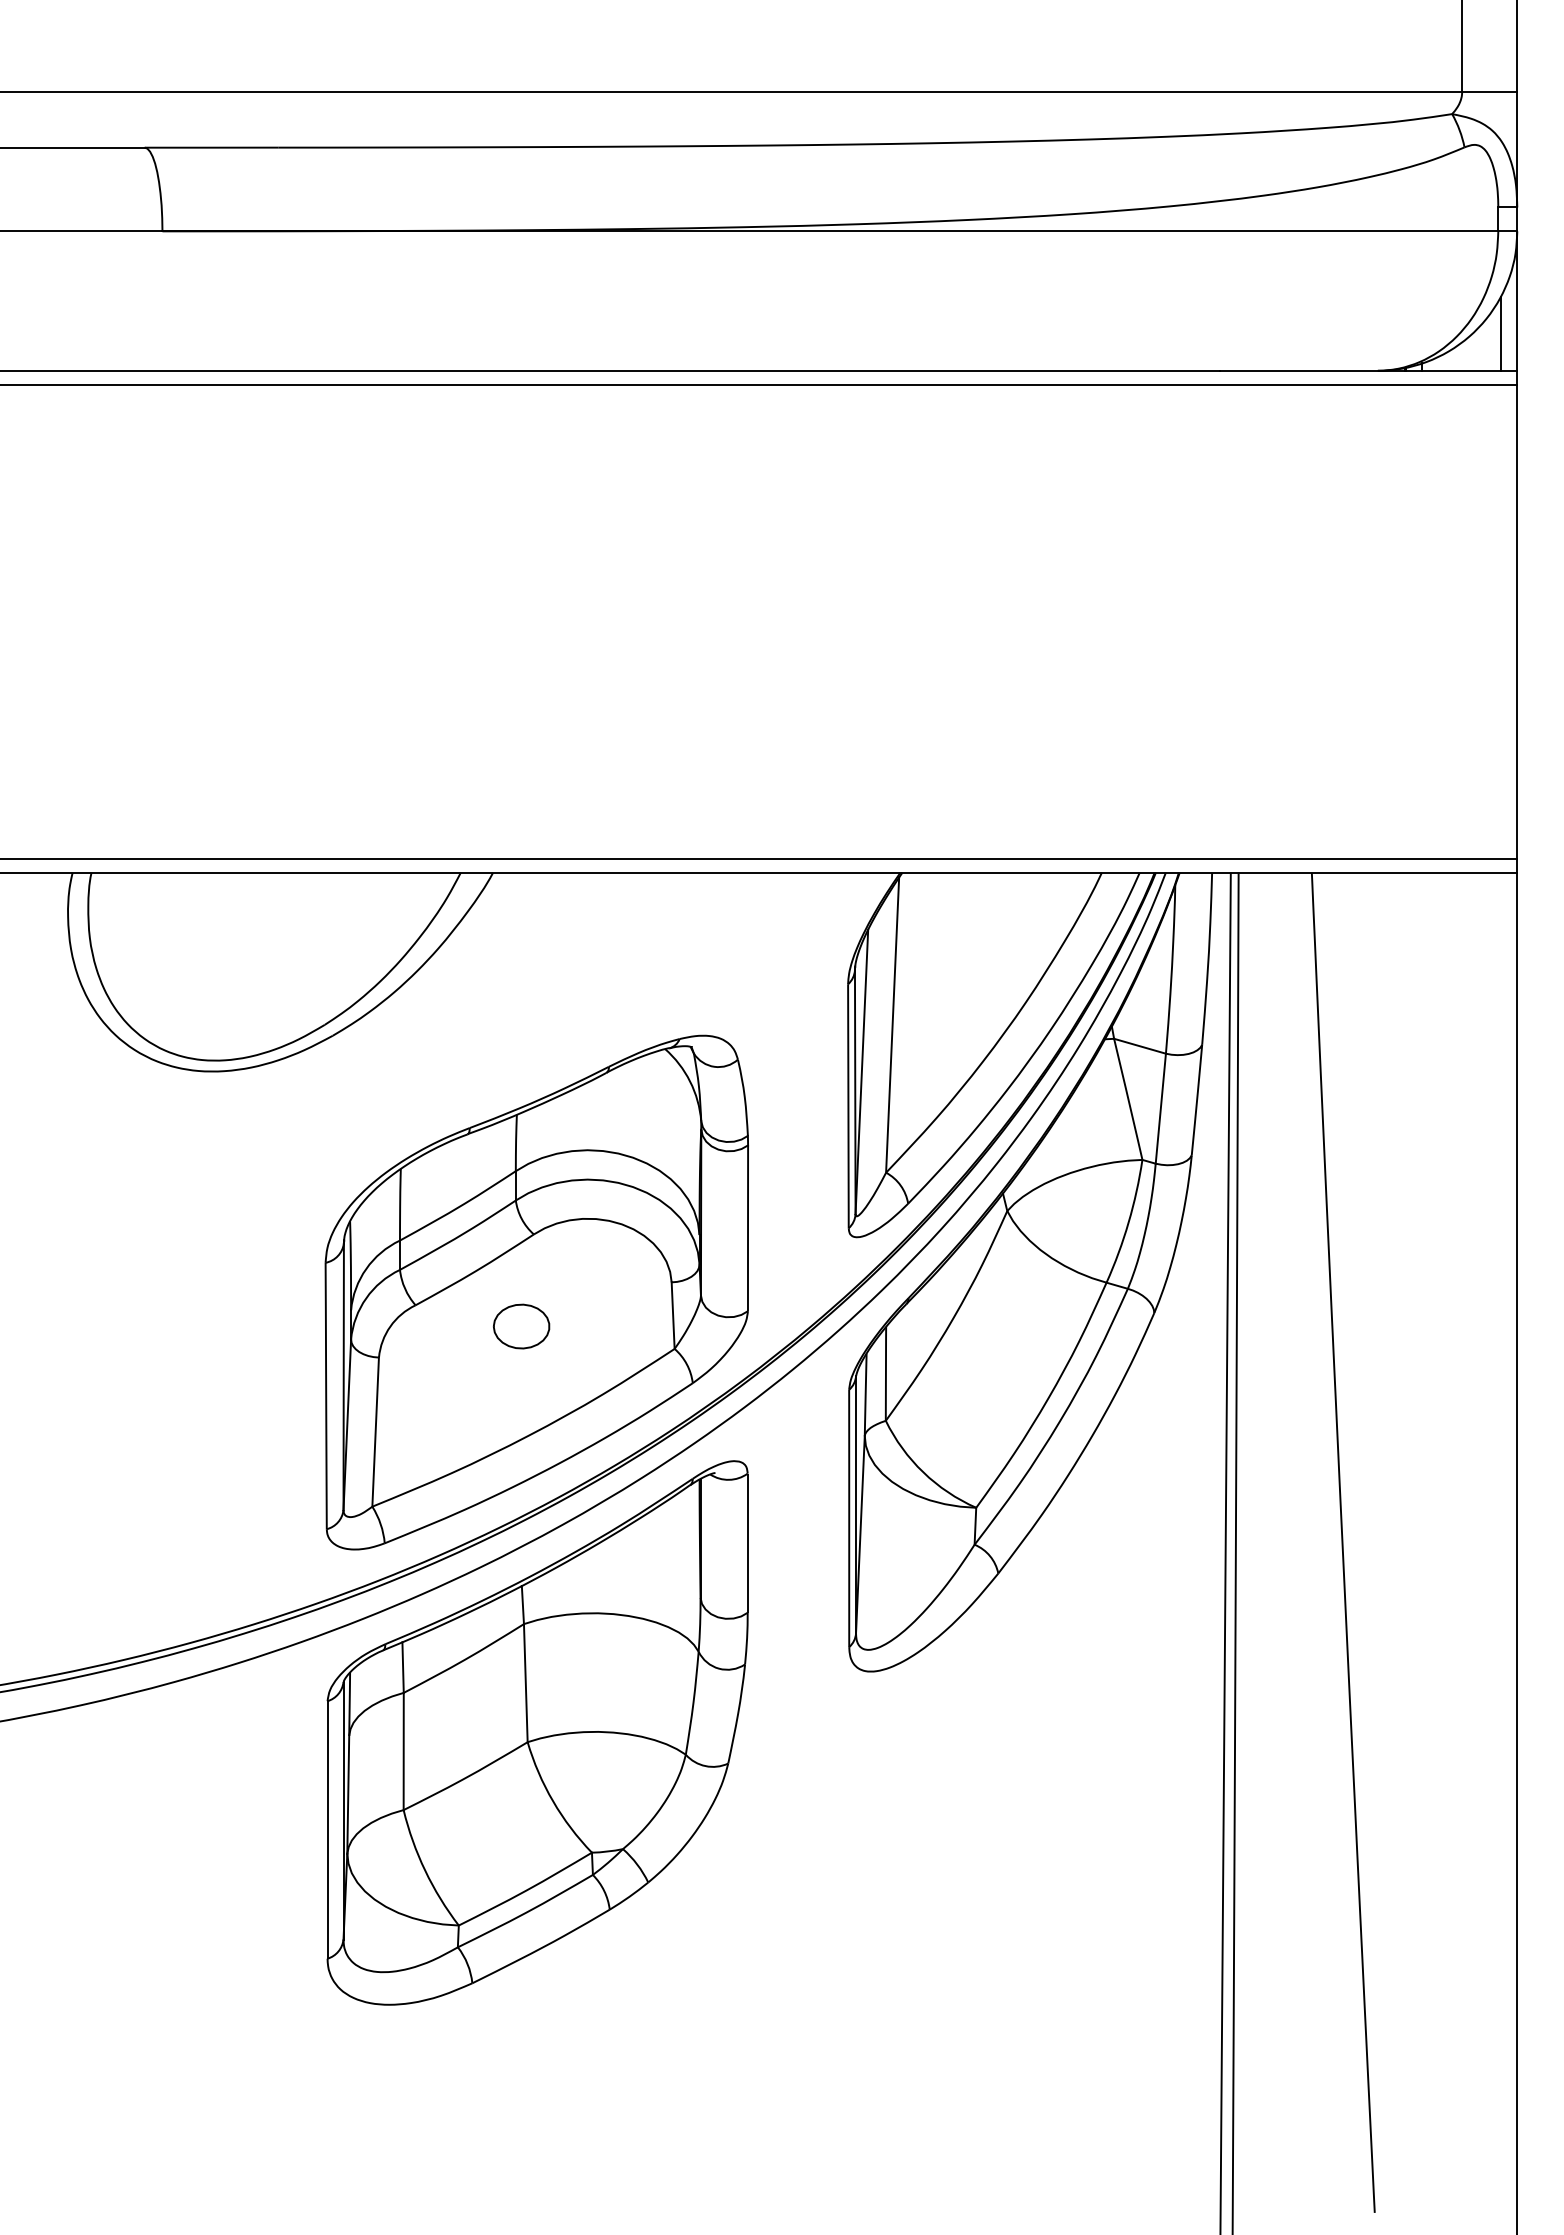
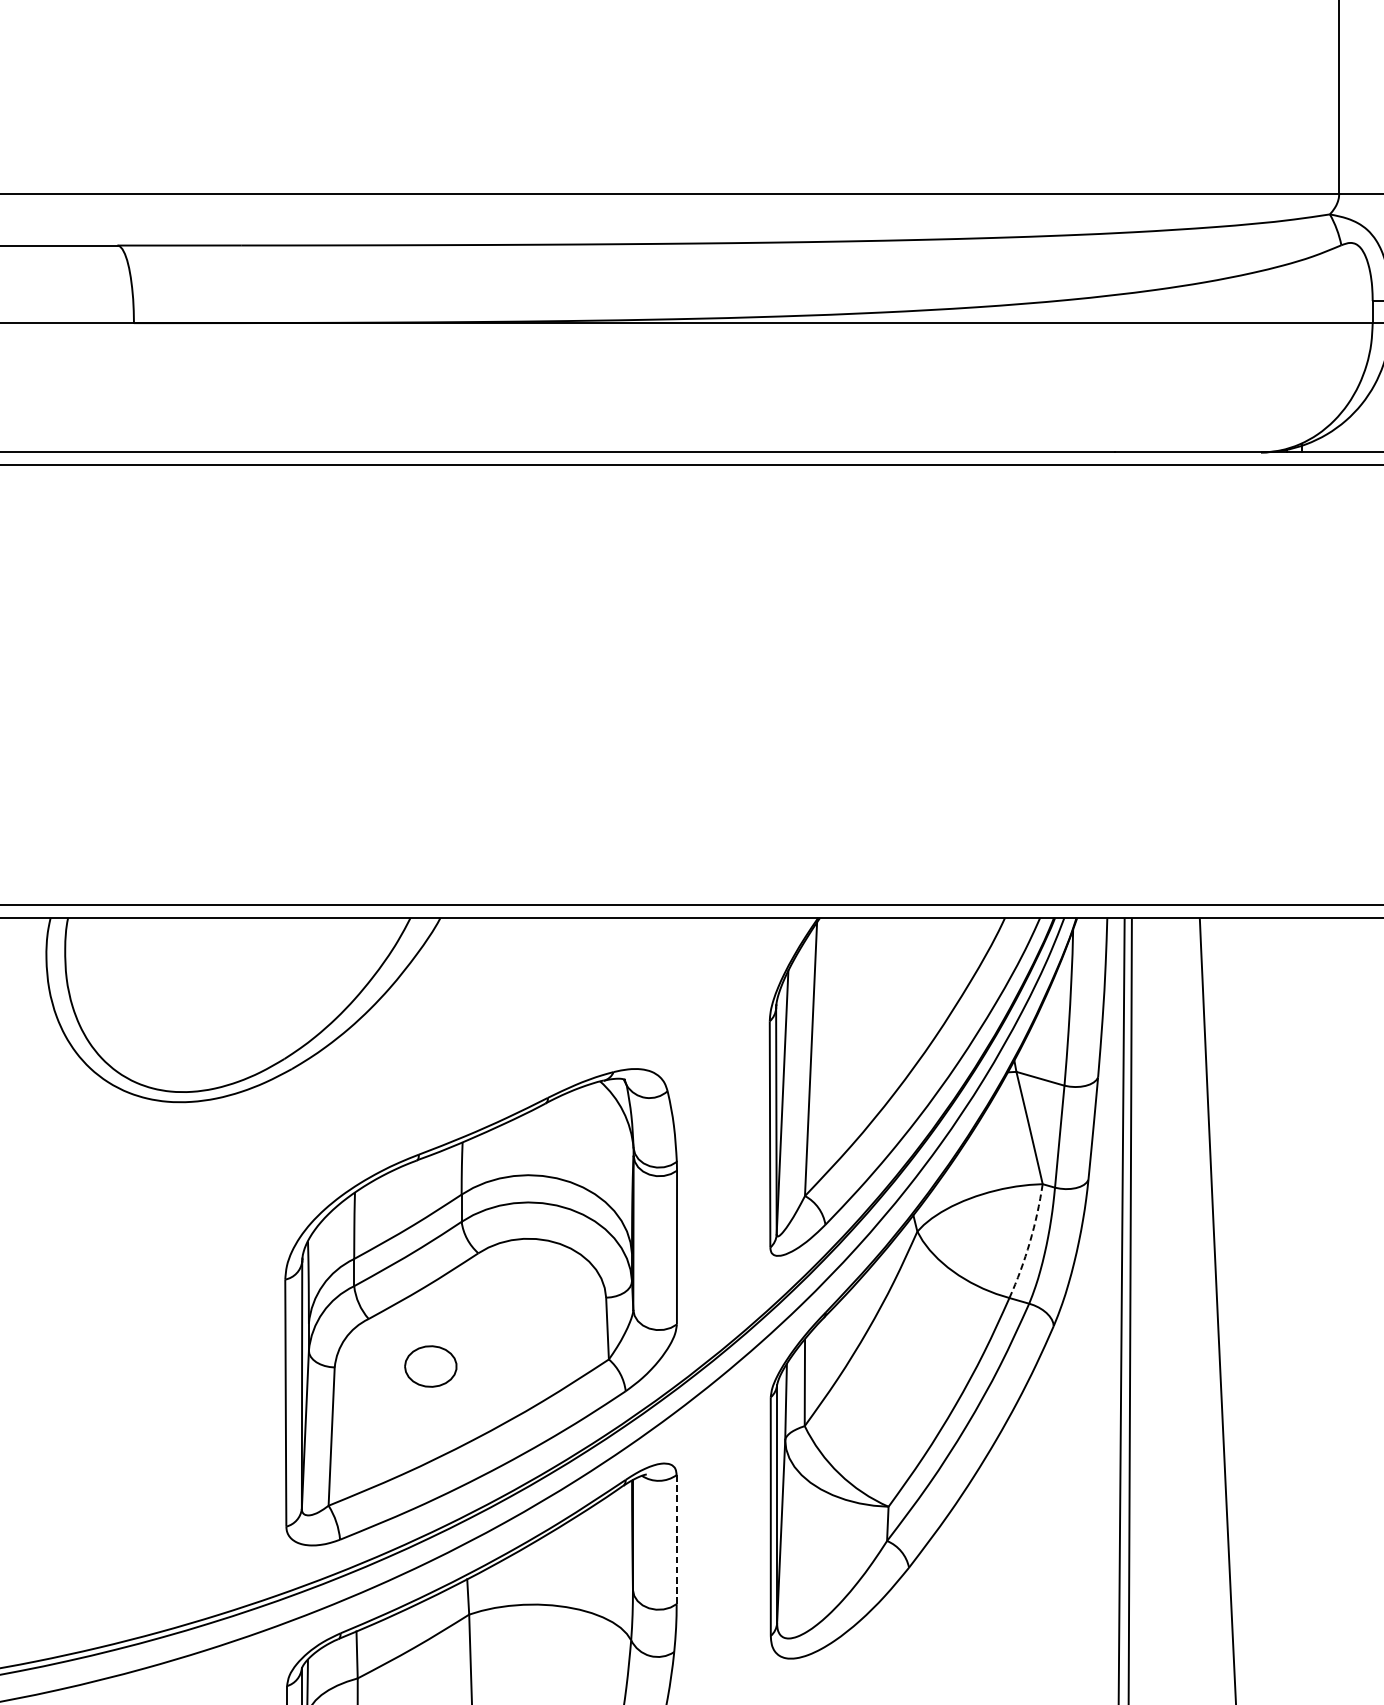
line: (1500, 333) -> (1374, 417), removed
arc: (1128, 1222) -> (1029, 1242), solid -> dashed
part: (521, 1326) -> (430, 1366), moved
line: (747, 1542) -> (676, 1538), solid -> dashed

